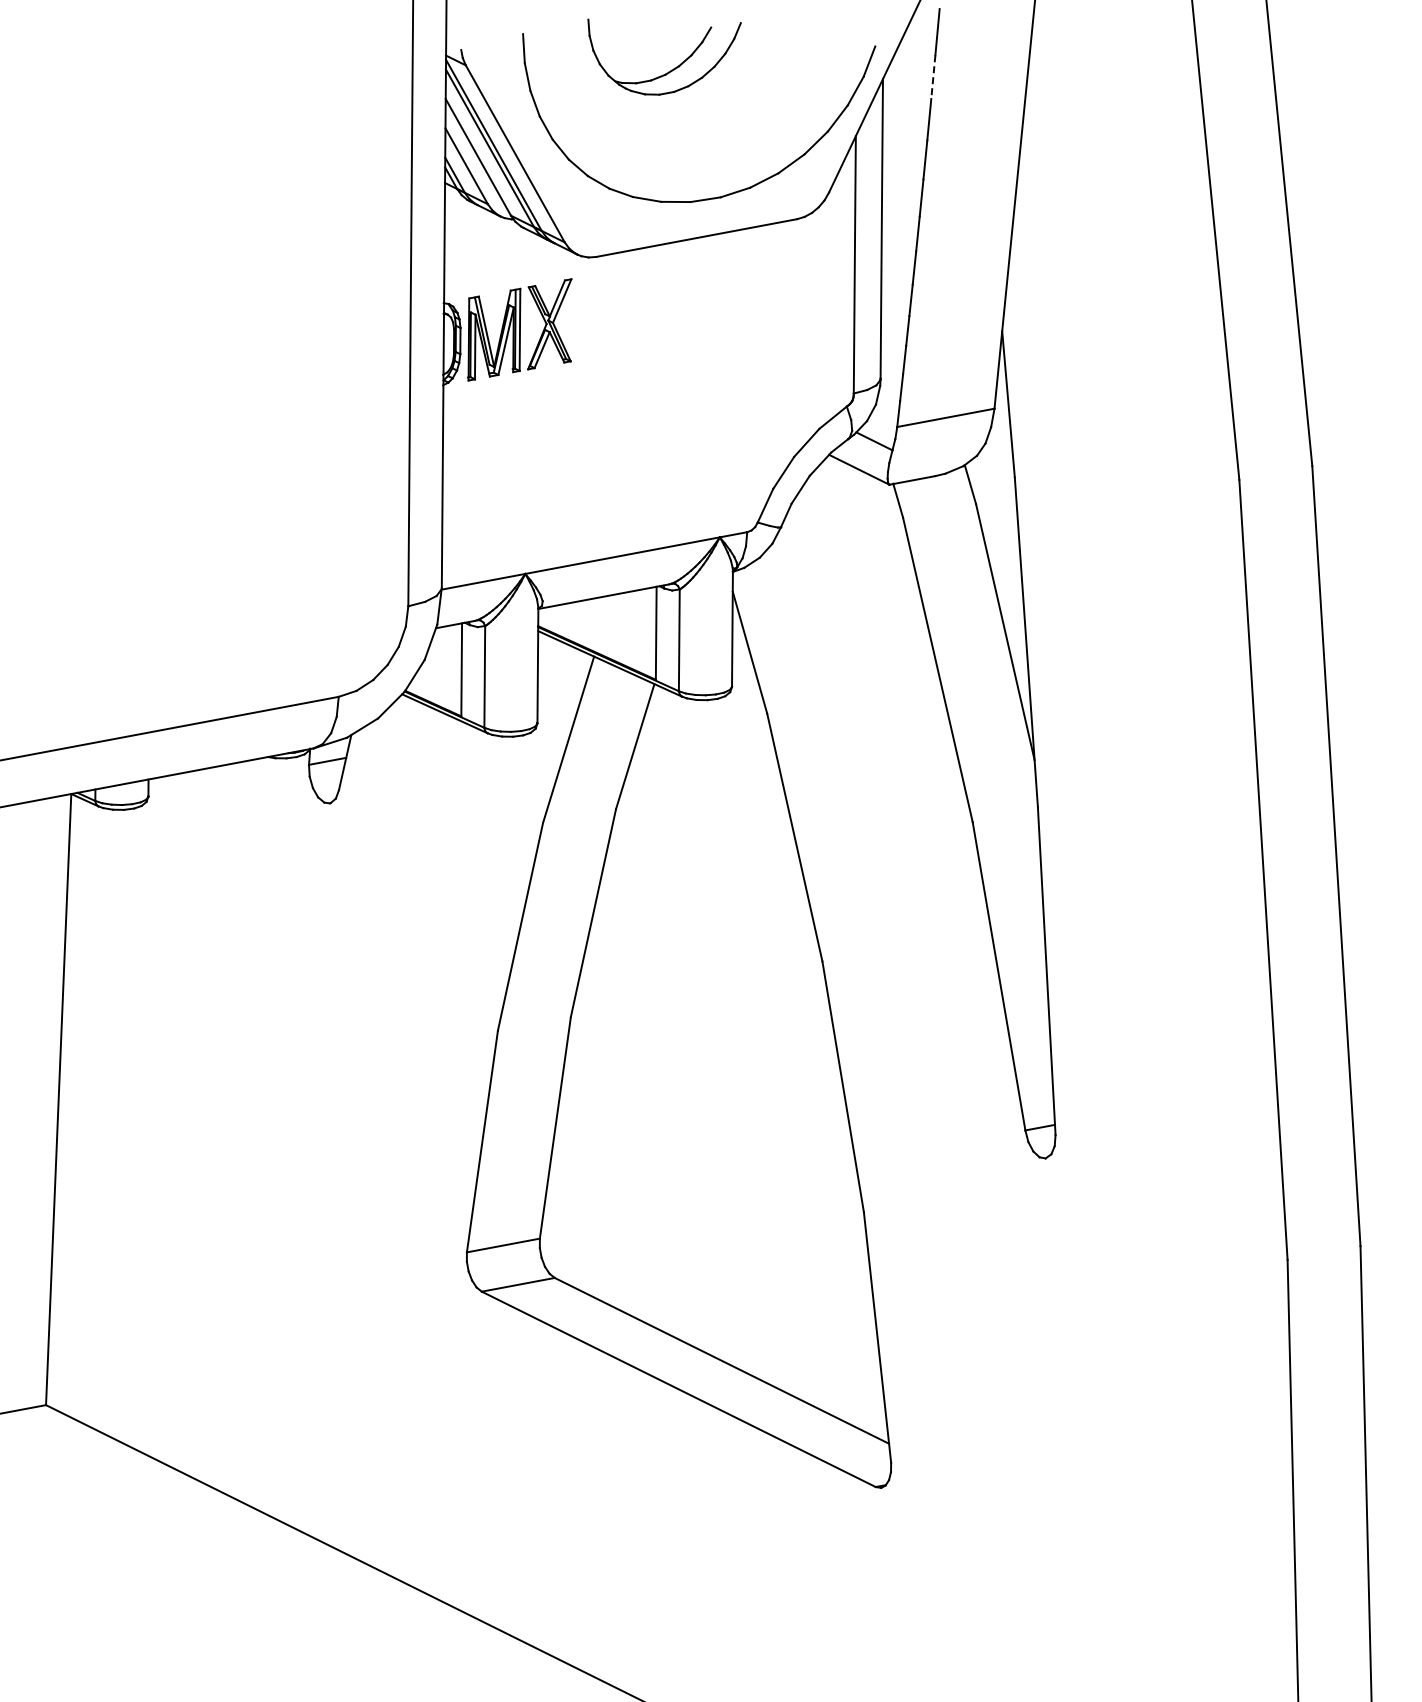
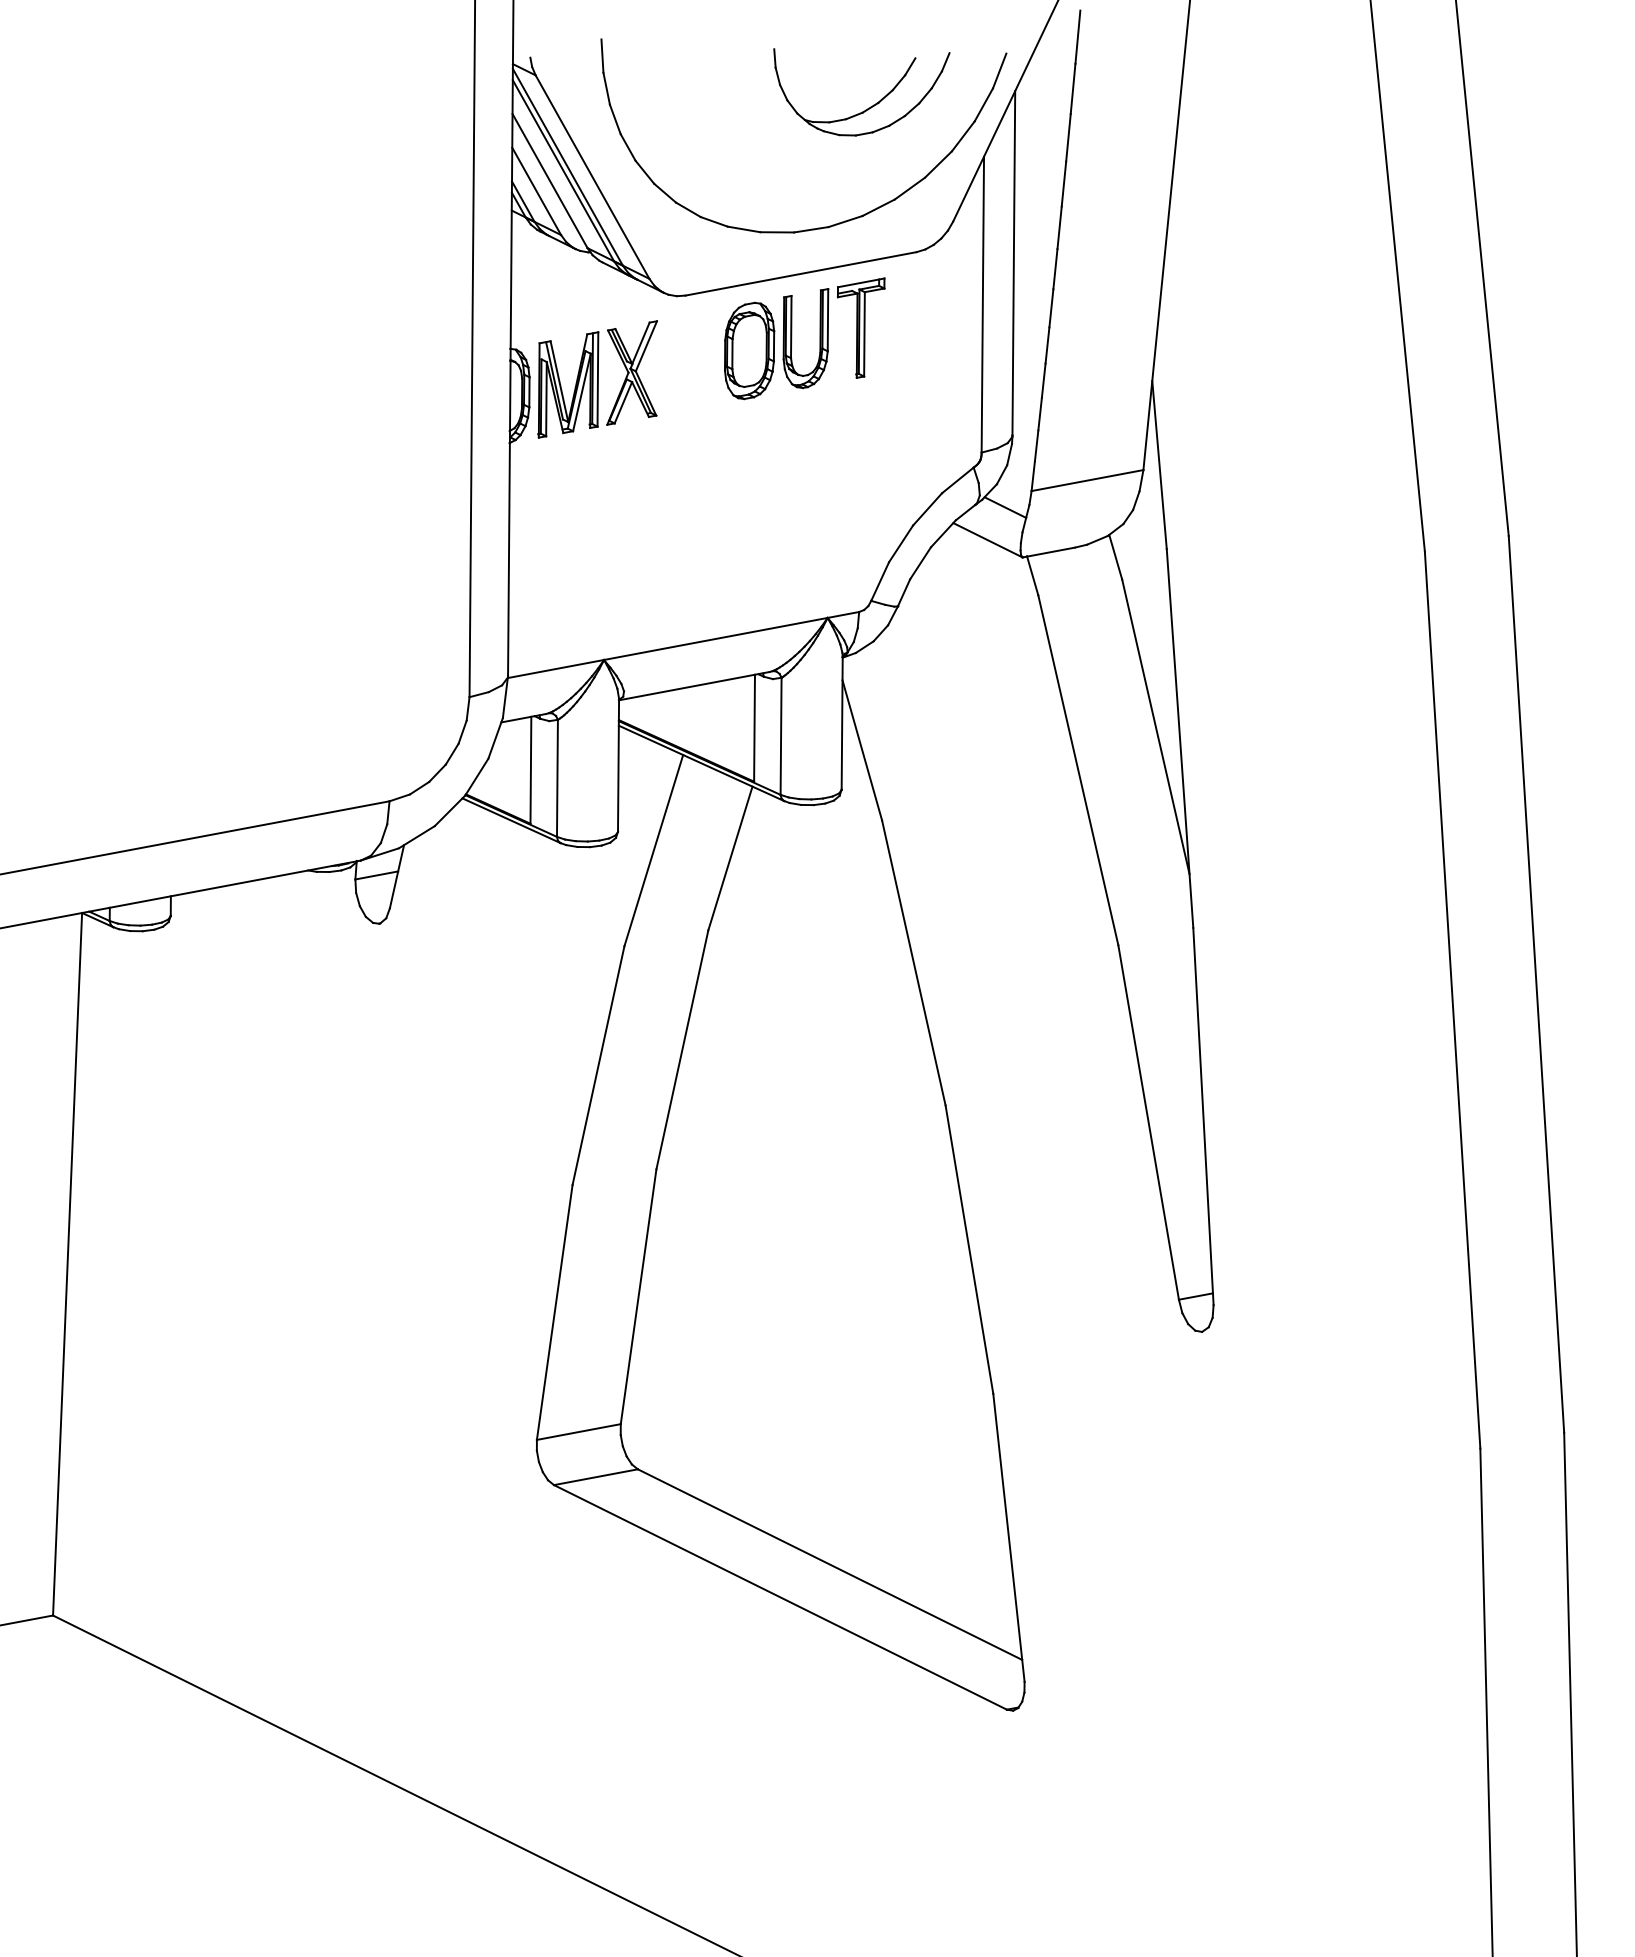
part: (671, 69) -> (869, 106), moved
line: (933, 77) -> (1073, 89), dashed -> solid
part: (688, 294) -> (791, 338), added

